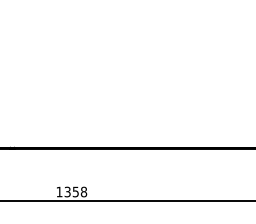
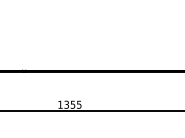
text: (83, 191) -> (78, 104), 1358 -> 1355

